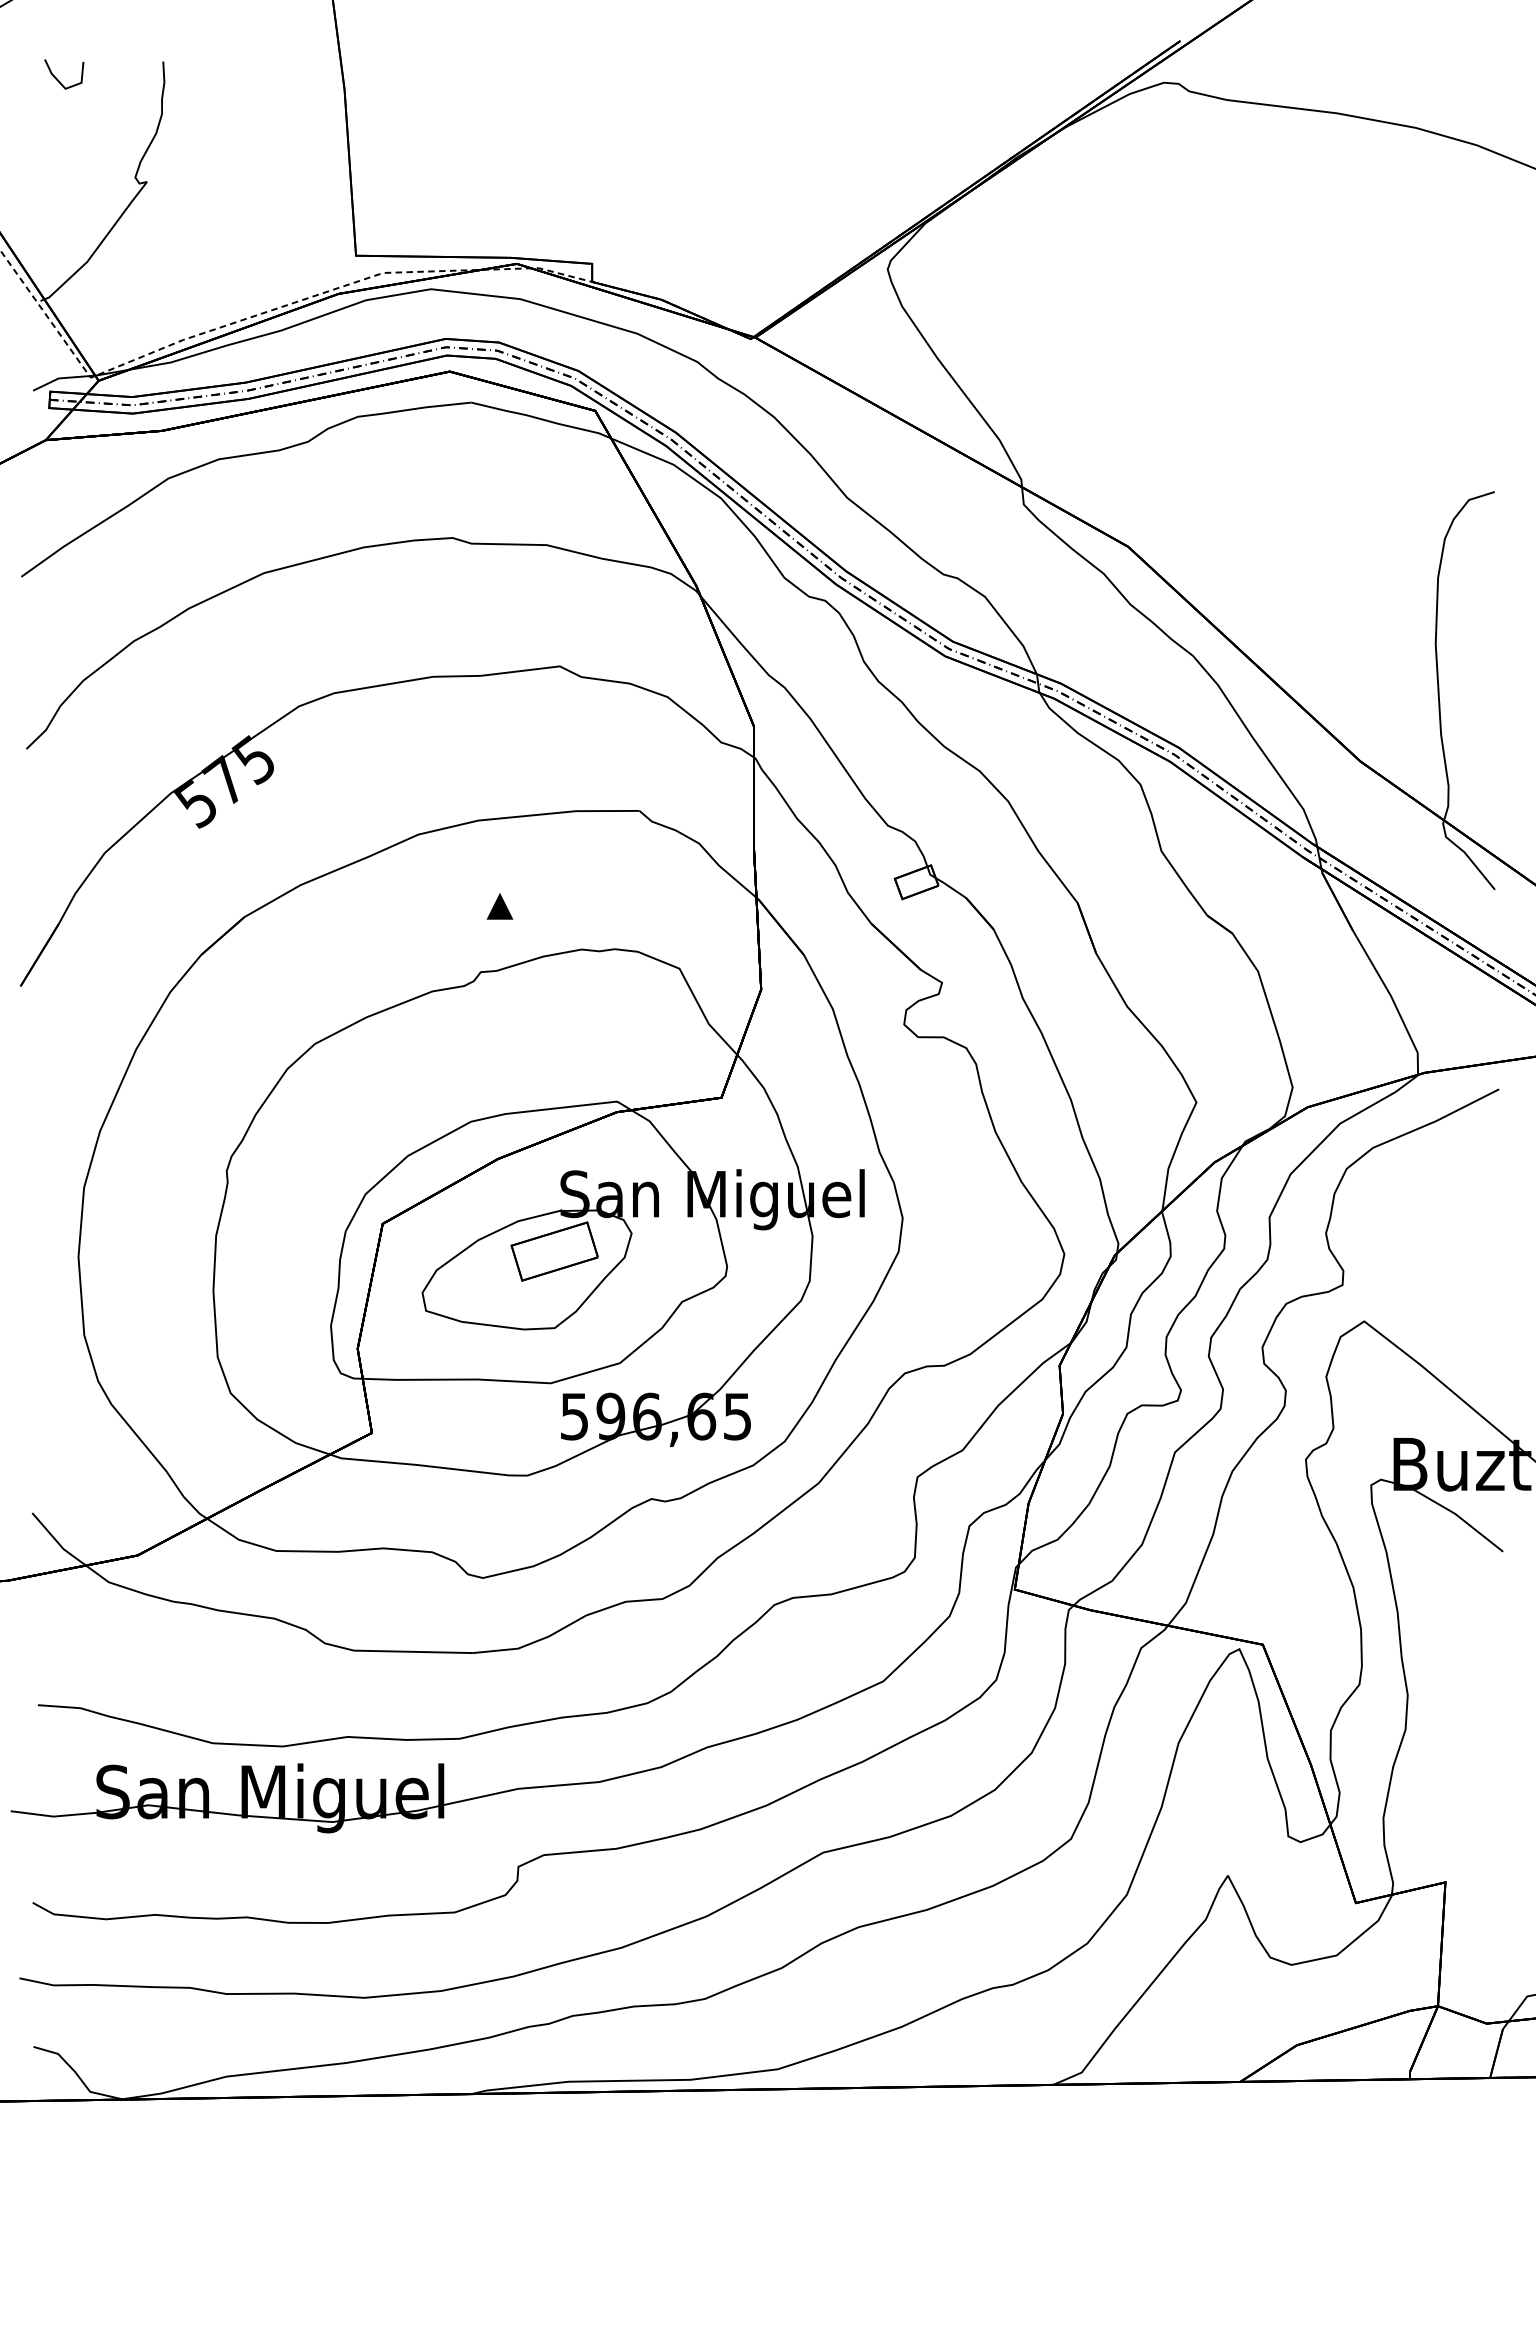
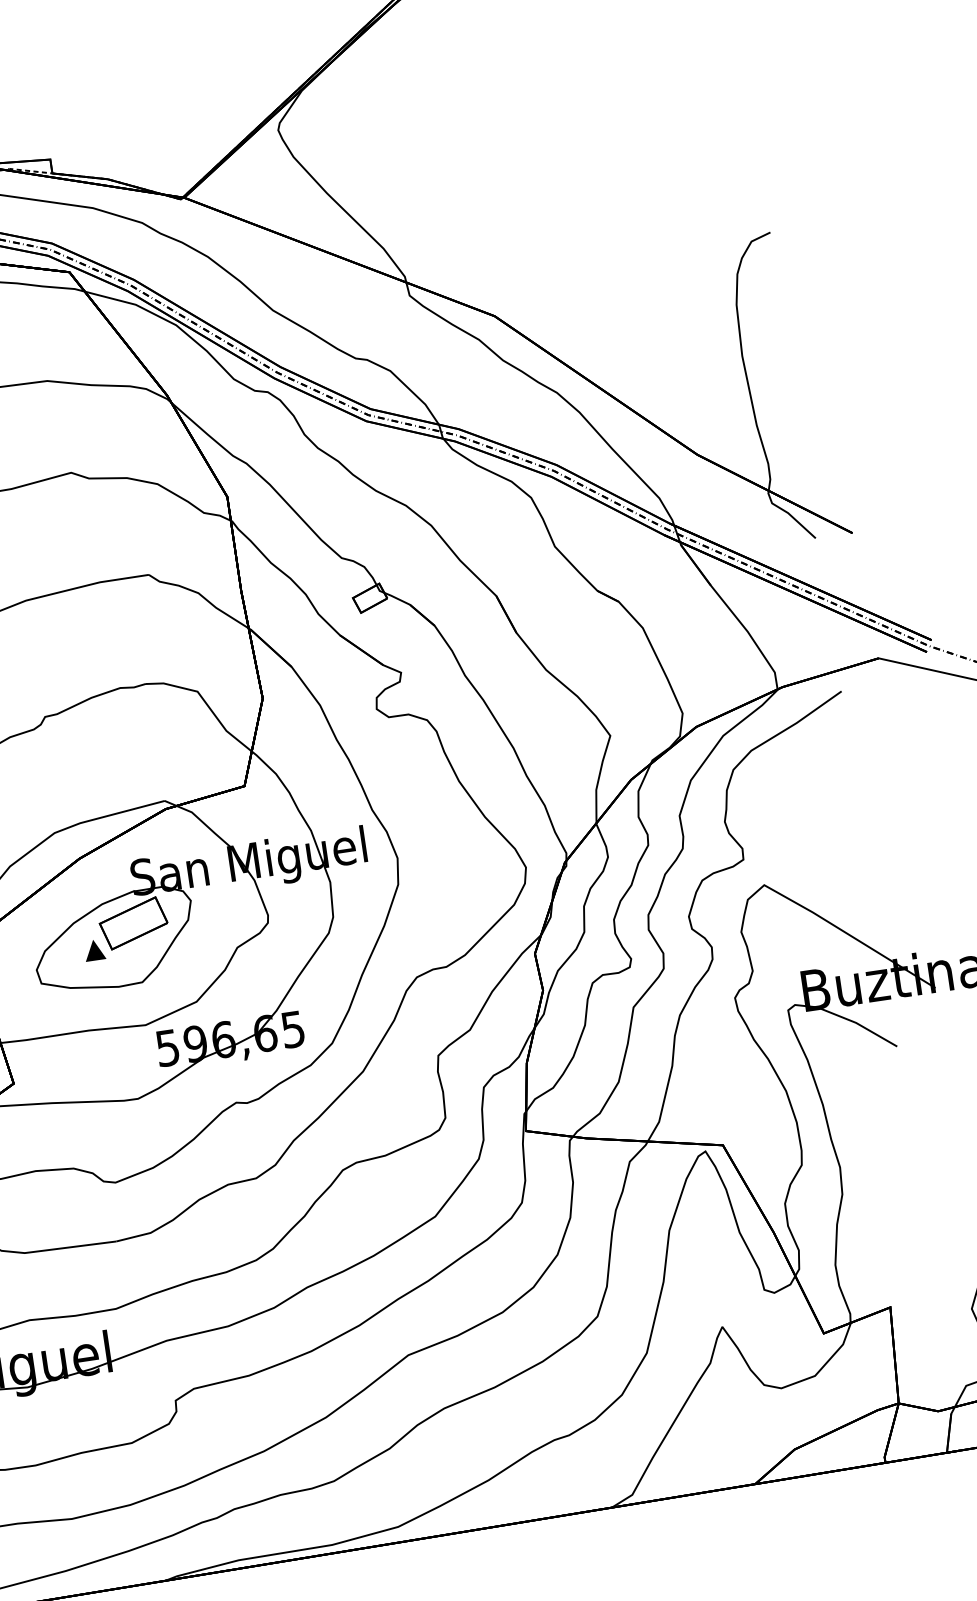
part: (499, 906) -> (94, 950), moved

